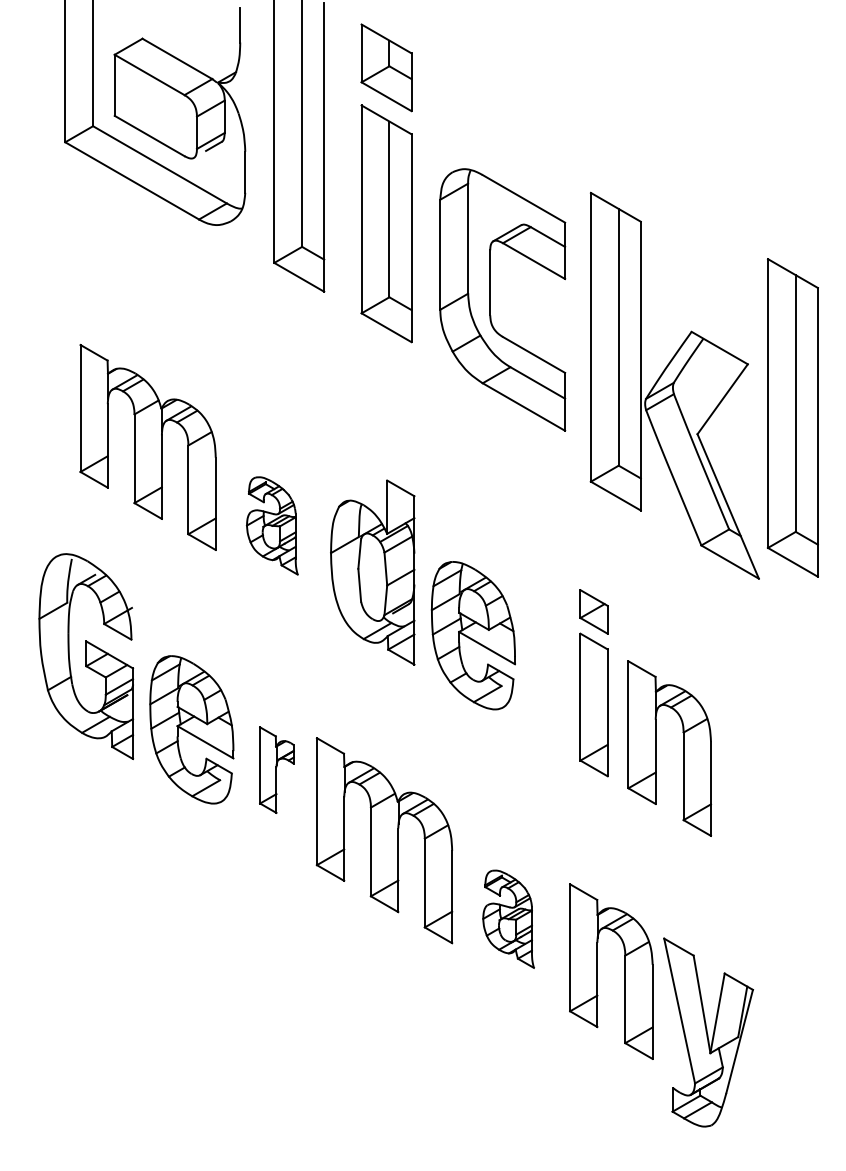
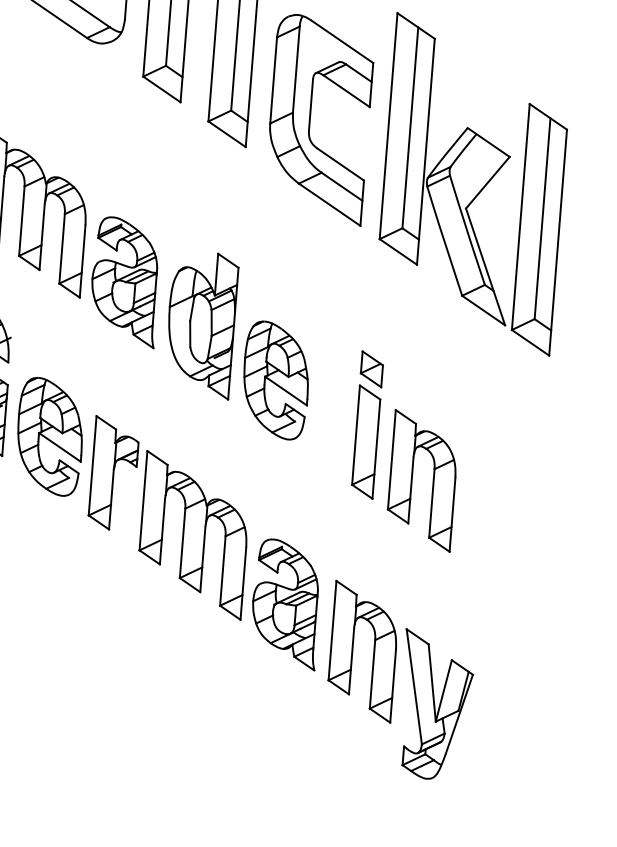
part: (674, 385) -> (451, 168), moved
part: (272, 525) -> (125, 281), size x1.67
part: (276, 769) -> (113, 473), size x1.67
part: (508, 919) -> (286, 604), size x1.67

